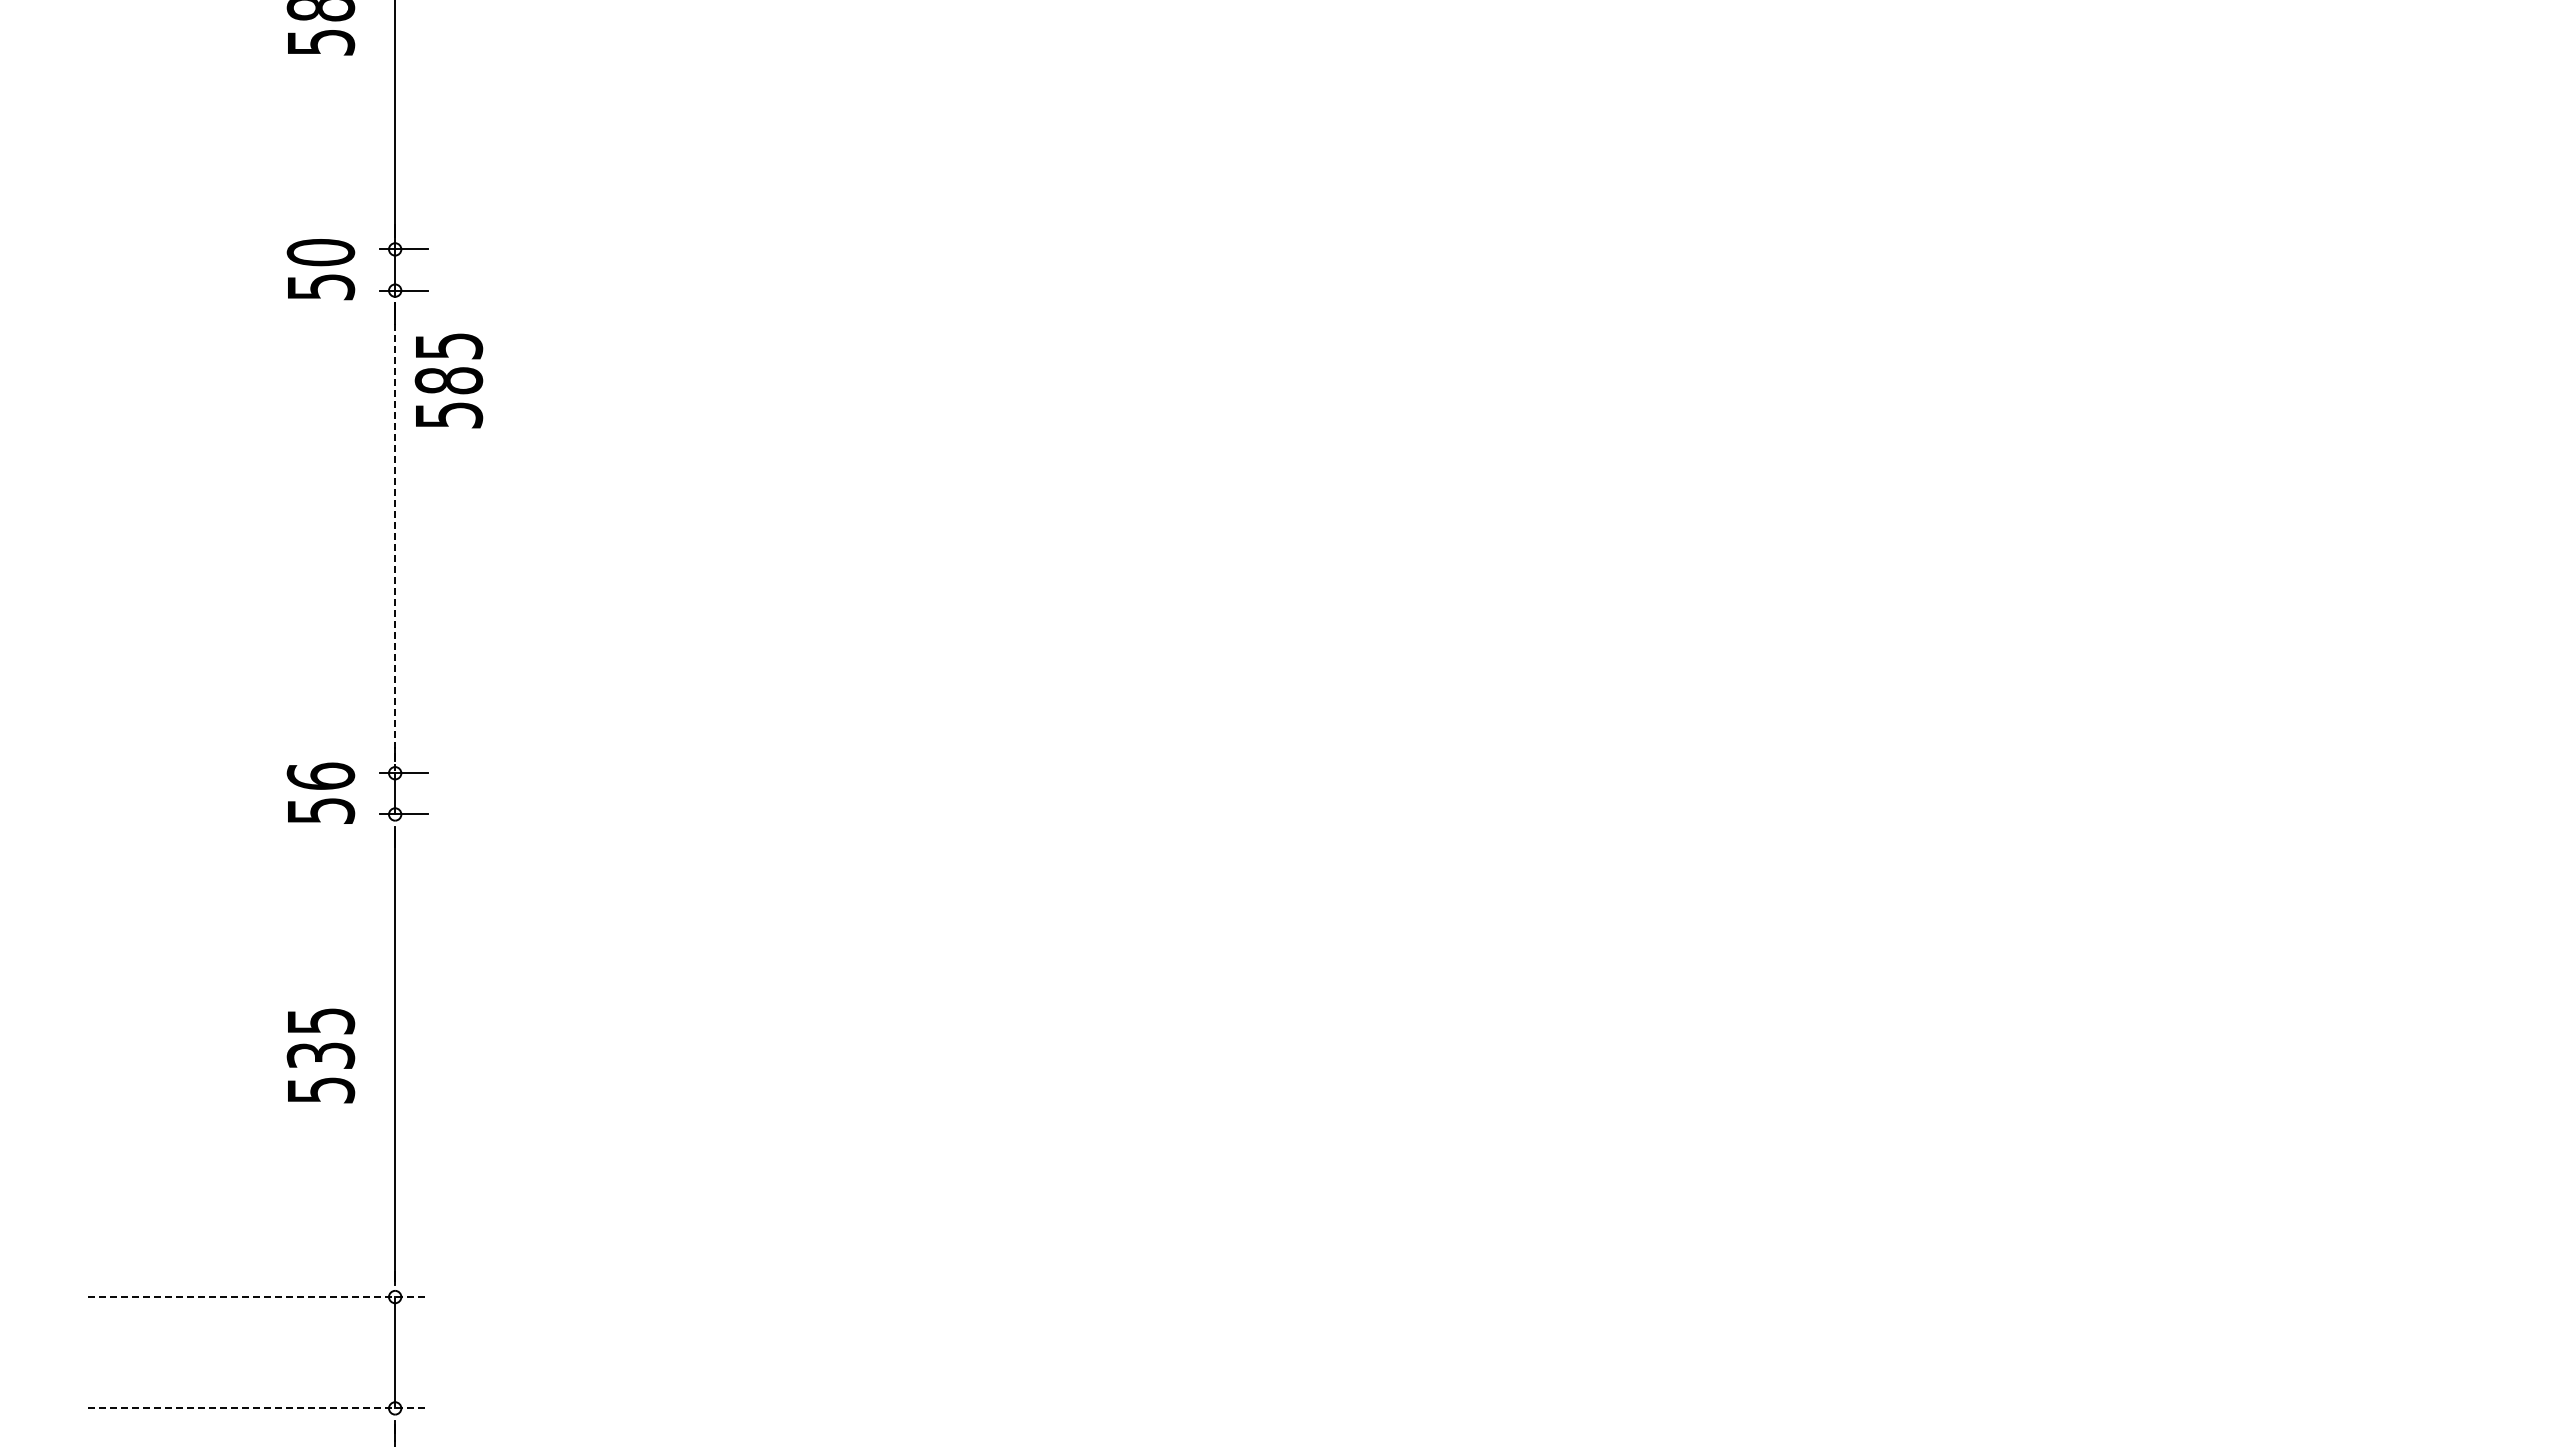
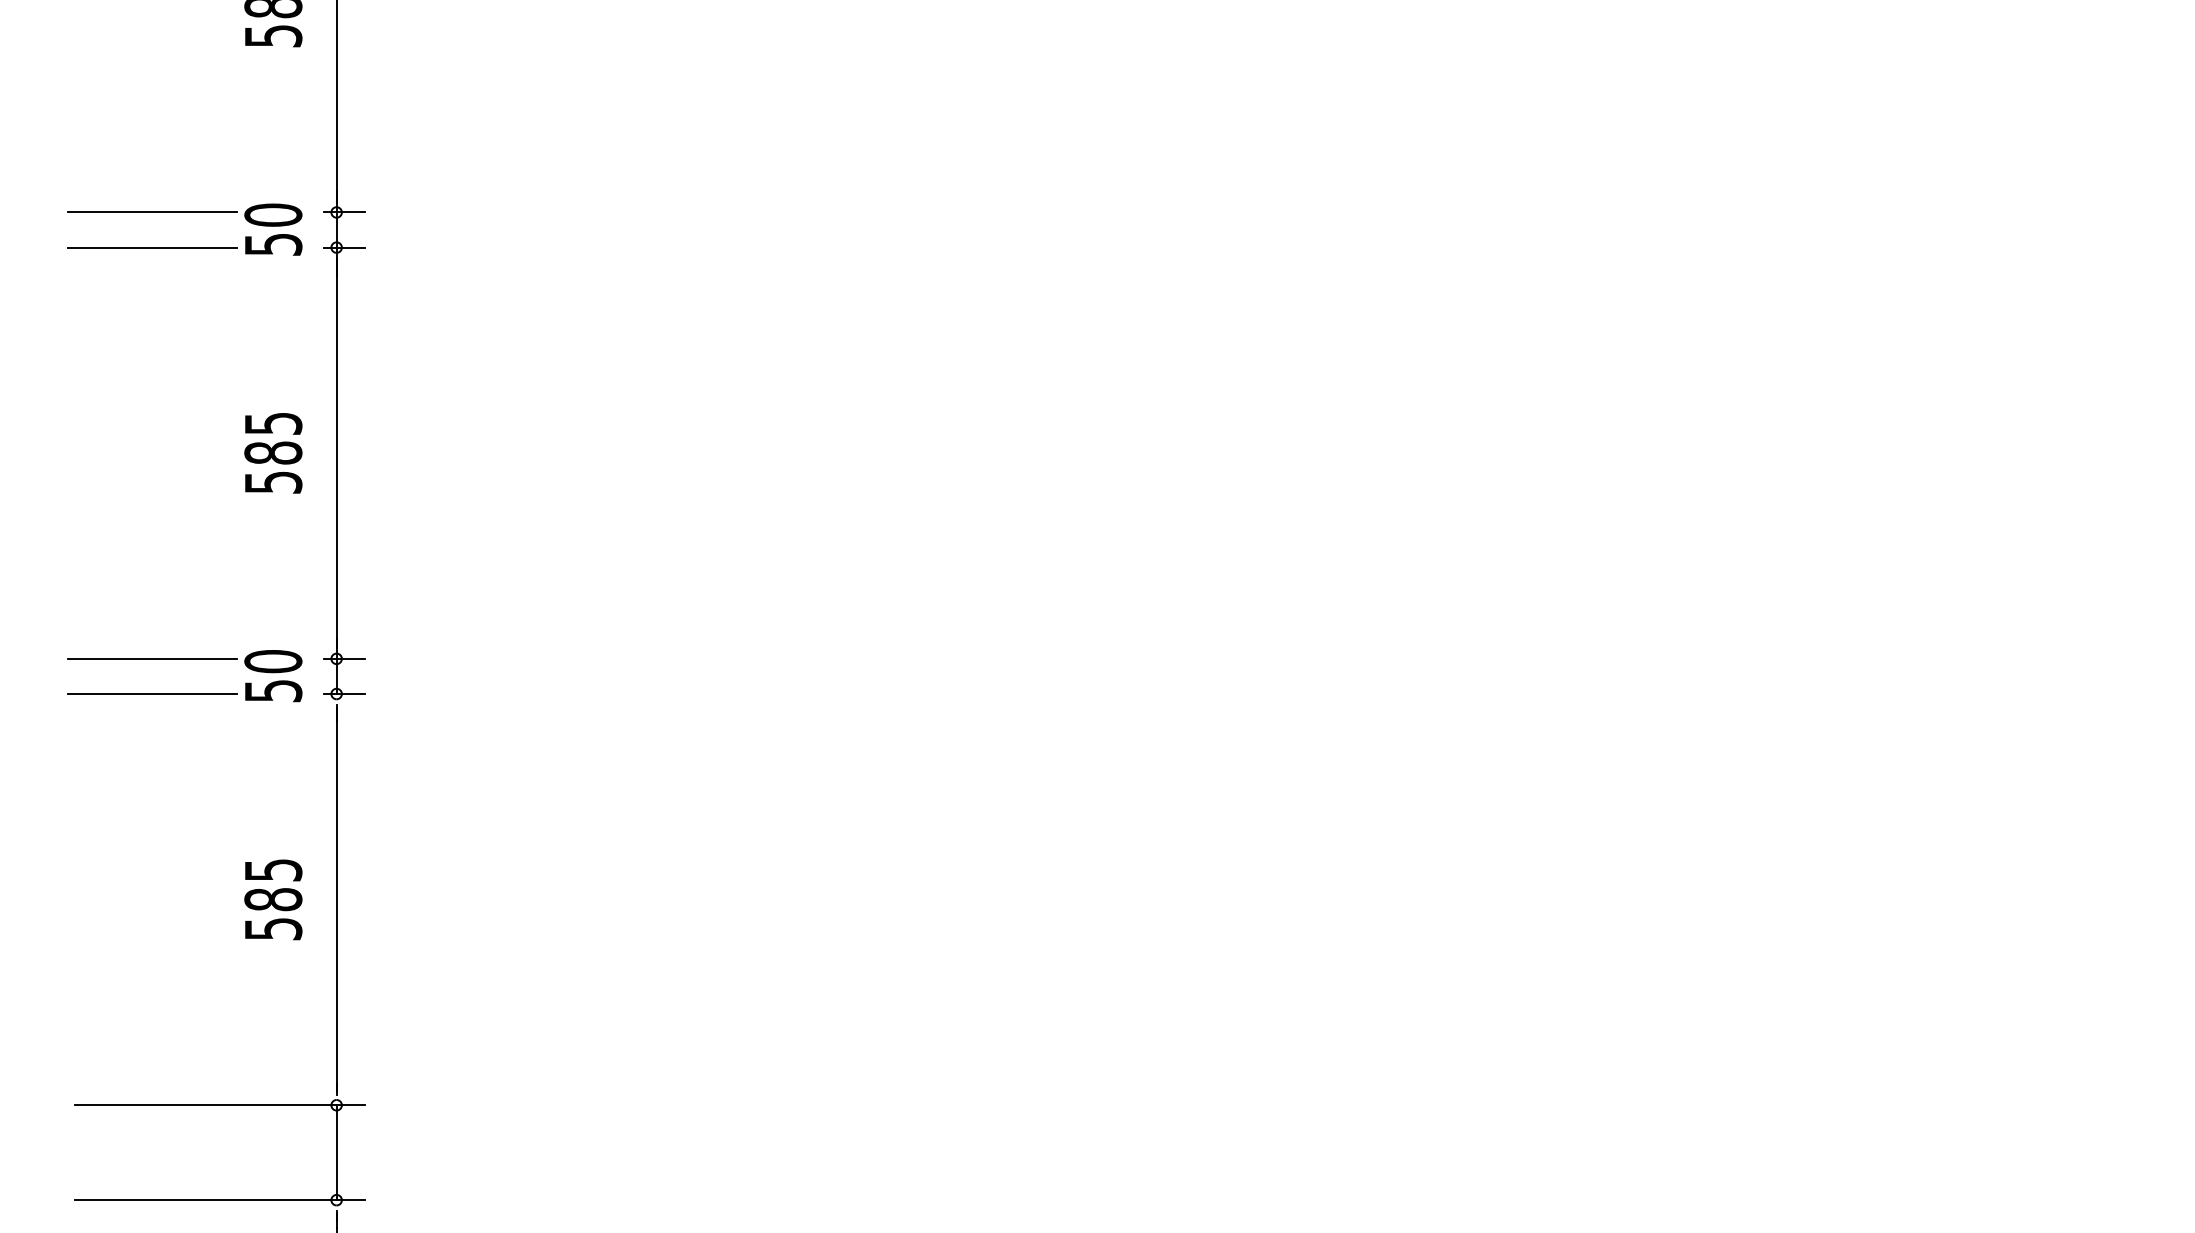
line: (178, 249) -> (151, 212), added
line: (178, 290) -> (151, 247), added
text: (448, 380) -> (272, 452), moved
line: (395, 532) -> (336, 453), dashed -> solid
line: (178, 773) -> (151, 659), added
text: (320, 775) -> (272, 660), 56 -> 50
line: (178, 814) -> (151, 694), added
text: (320, 1055) -> (272, 899), 535 -> 585
line: (258, 1297) -> (220, 1105), dashed -> solid
line: (258, 1408) -> (220, 1200), dashed -> solid

